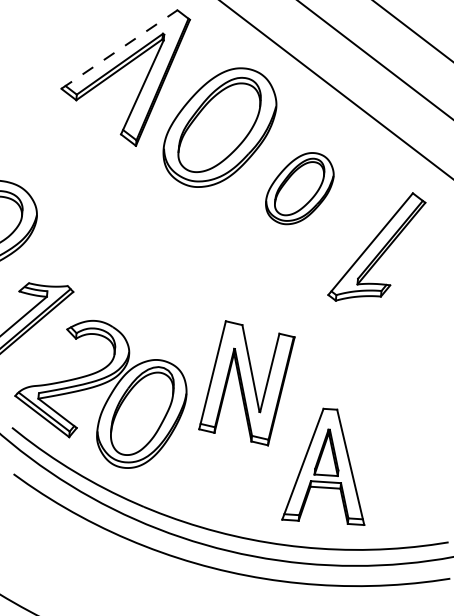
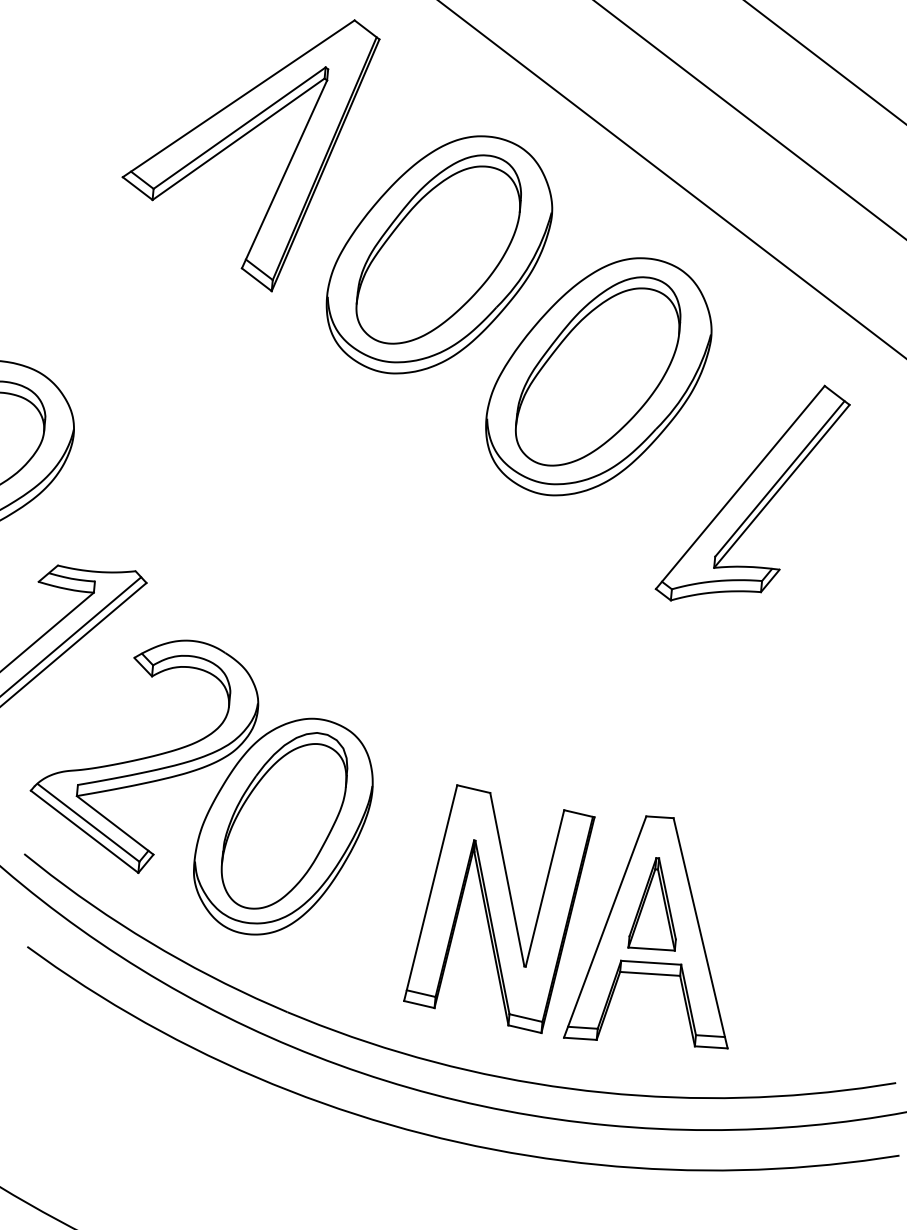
line: (119, 49) -> (238, 98), dashed -> solid
part: (299, 188) -> (598, 376), size x1.67
part: (246, 383) -> (498, 909), moved

